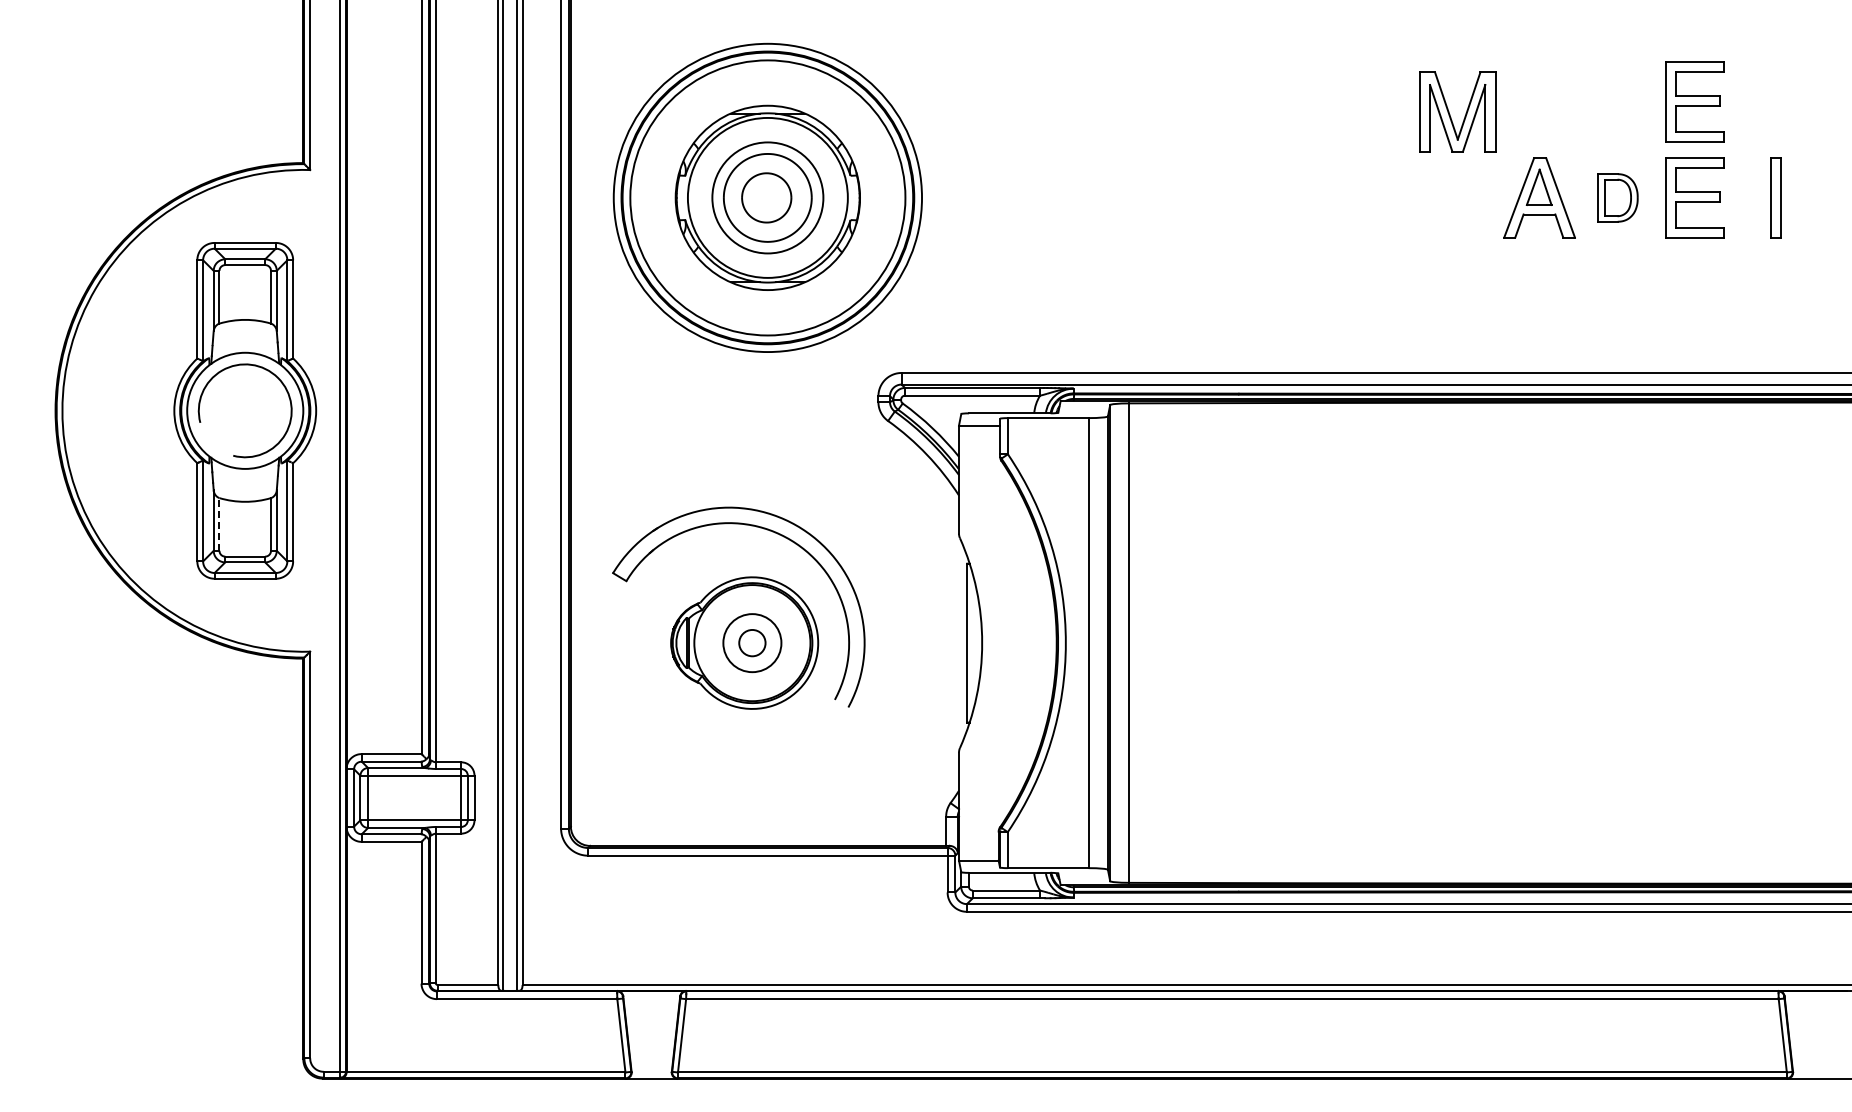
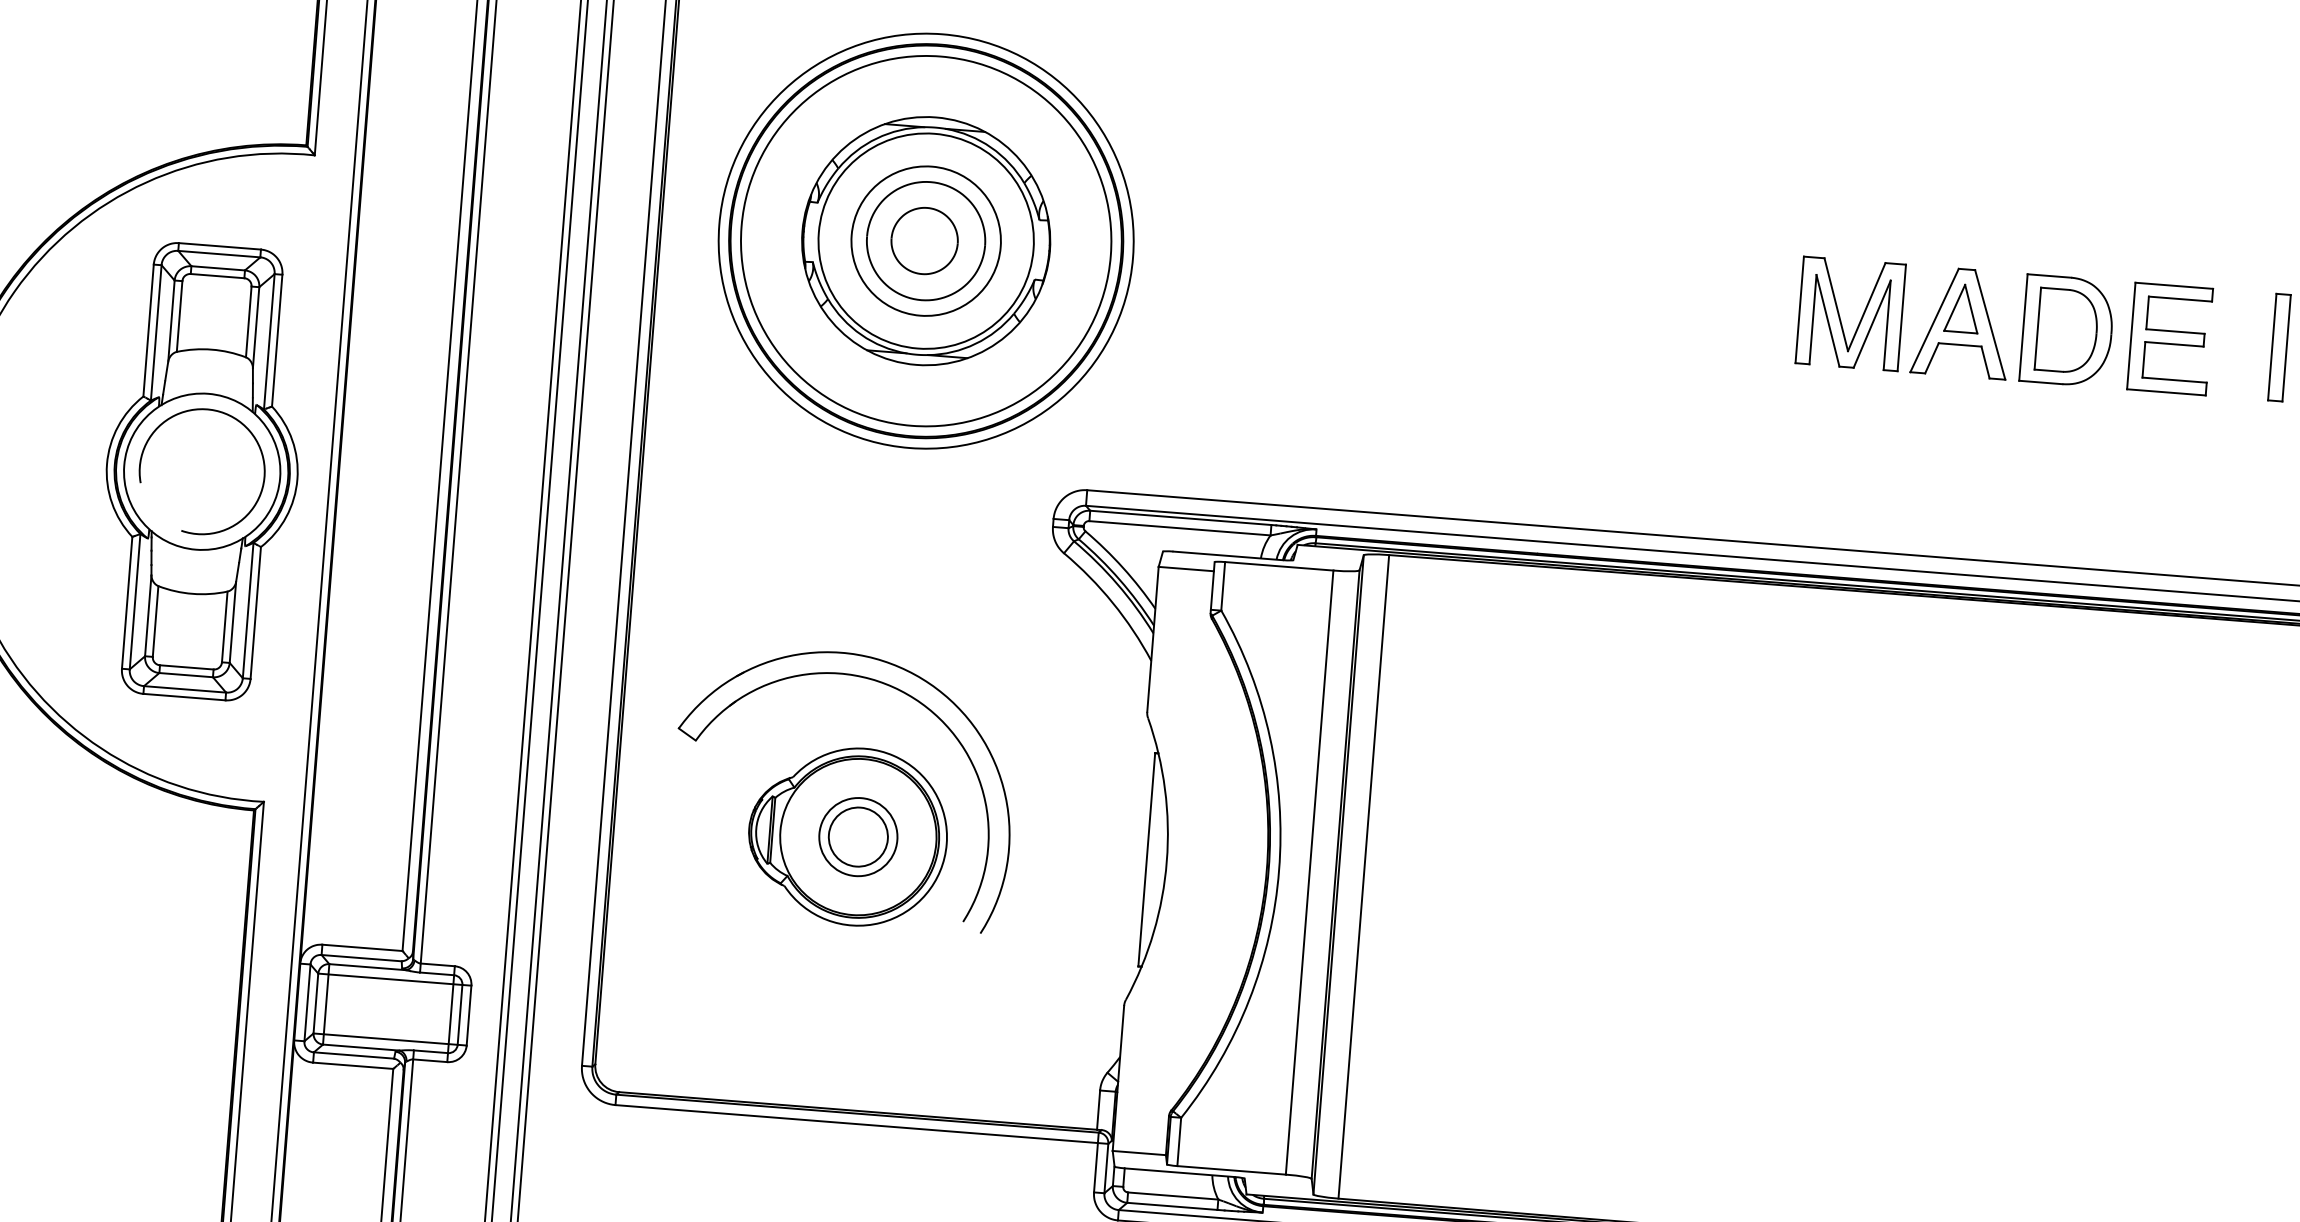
part: (1694, 101) -> (2180, 209), removed
part: (1450, 114) -> (1840, 316), moved
part: (1617, 197) -> (2066, 330), size x1.67
line: (219, 523) -> (155, 620), dashed -> solid
circle: (752, 643) -> (858, 837), size x1.67

